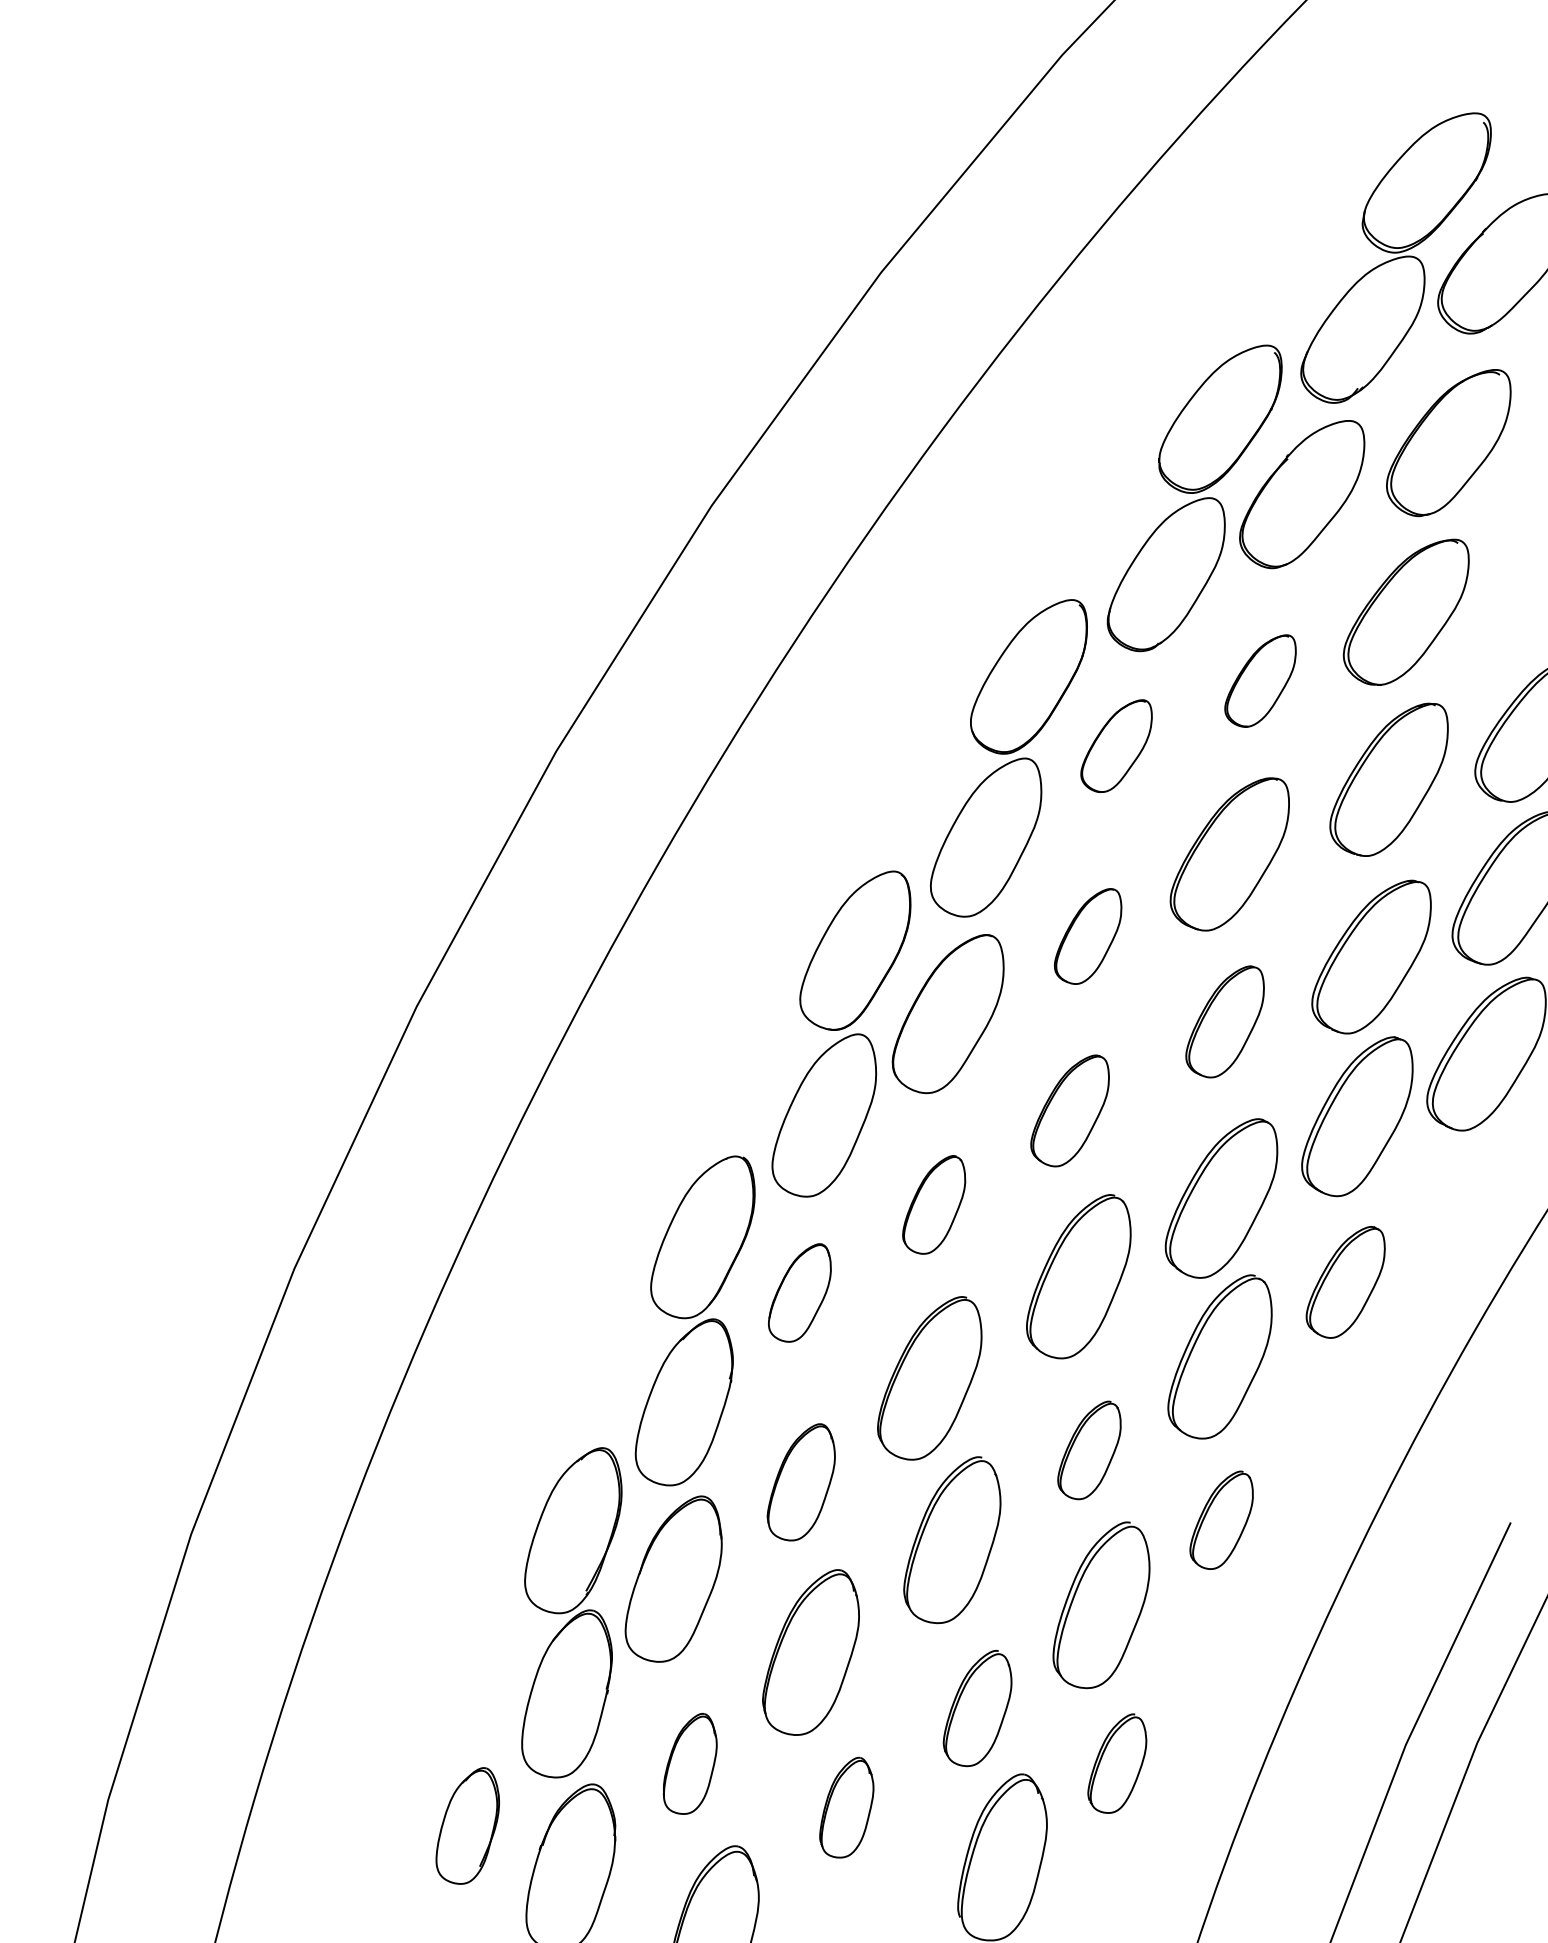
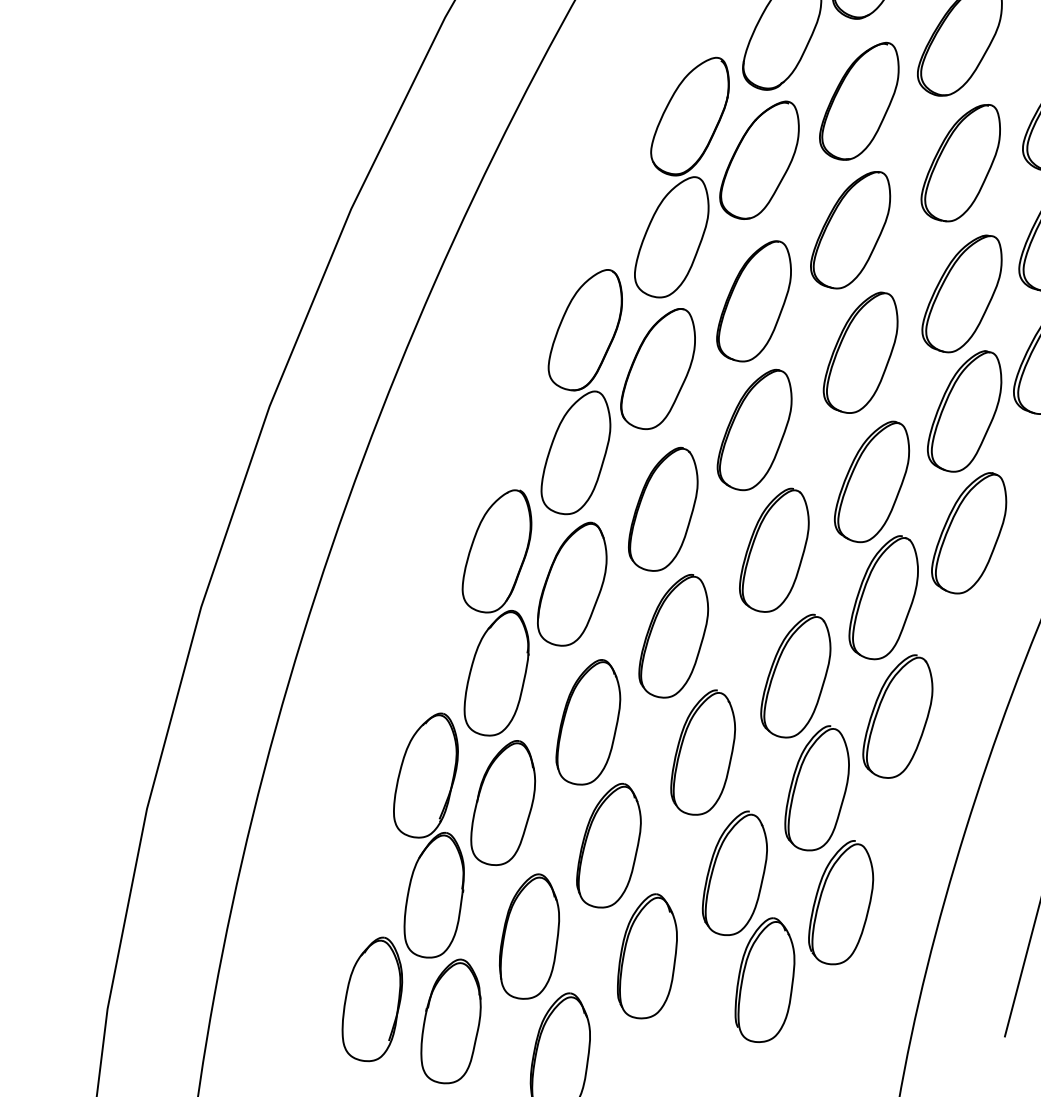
part: (1260, 680) -> (859, 101), size x1.67
part: (1116, 745) -> (759, 160), size x1.67
part: (1087, 936) -> (753, 302), size x1.67
part: (1224, 1021) -> (859, 353), size x1.43
part: (1069, 1110) -> (753, 430), size x1.43
part: (933, 1204) -> (662, 509), size x1.67
part: (1345, 1282) -> (968, 533), size x1.43
part: (799, 1292) -> (571, 584), size x1.67
part: (1089, 1450) -> (795, 676), size x1.67
part: (801, 1482) -> (587, 722), size x1.43
part: (1221, 1520) -> (897, 717), size x1.67
part: (977, 1708) -> (734, 873), size x1.43
part: (690, 1763) -> (529, 936), size x1.67
part: (1117, 1763) -> (840, 902), size x1.67
part: (846, 1807) -> (646, 956), size x1.67
part: (467, 1825) -> (371, 999), size x1.43

